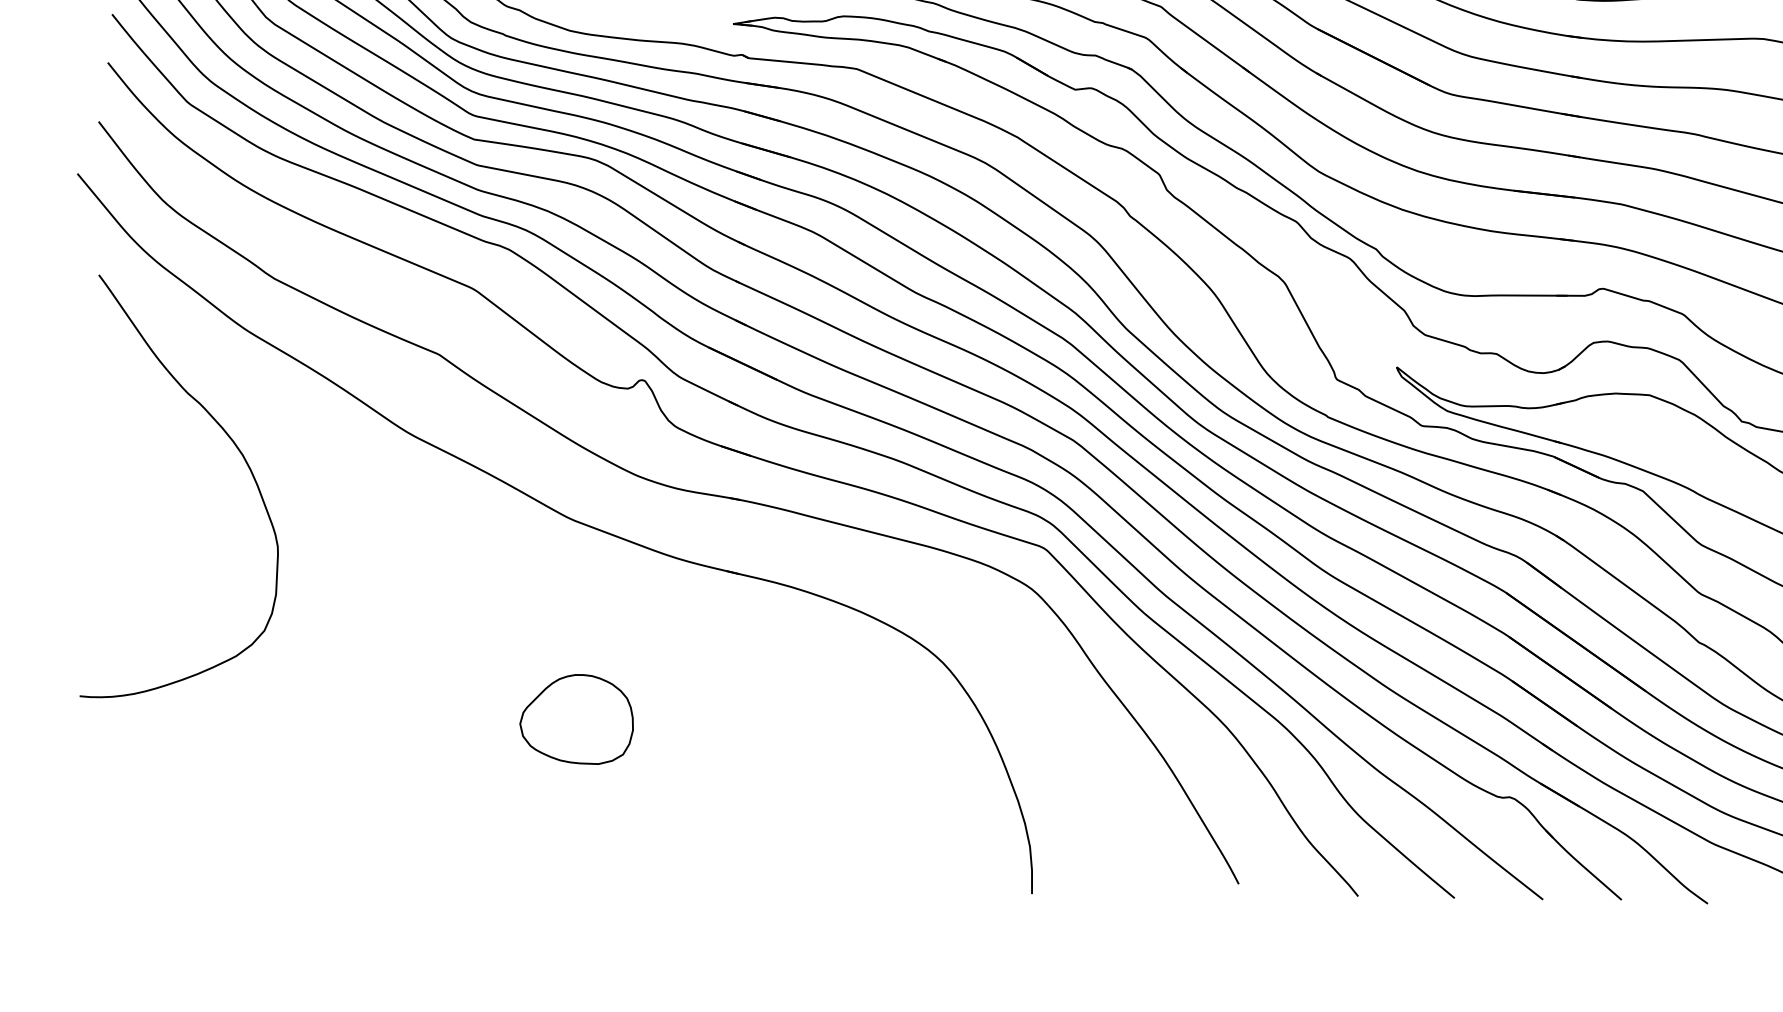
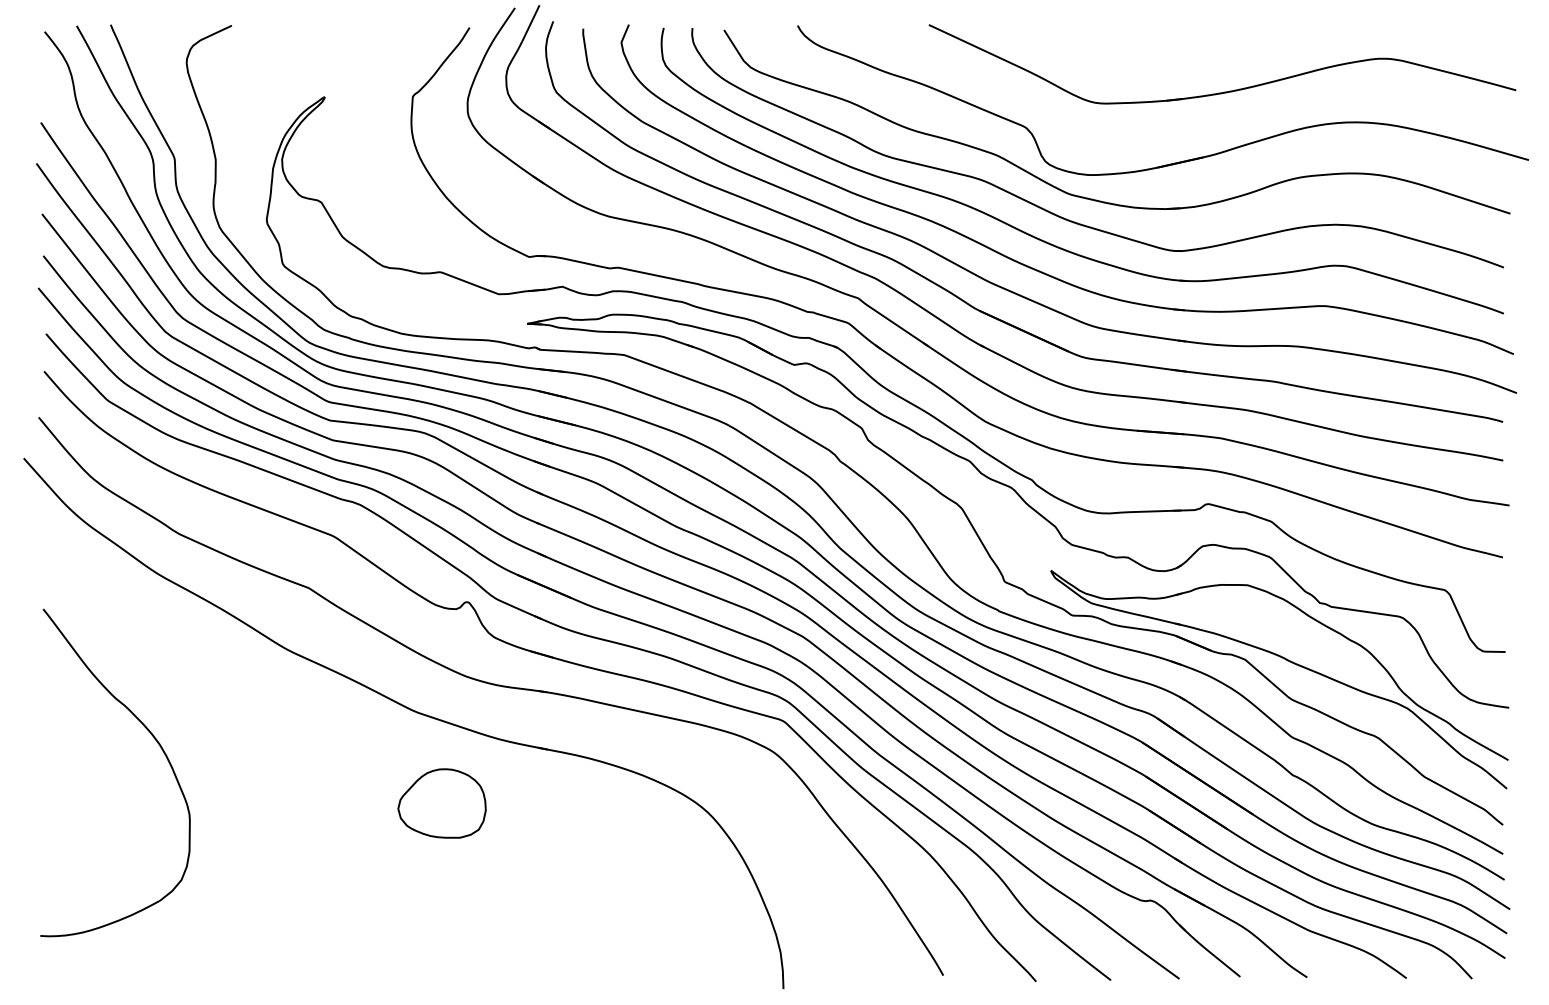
curve: (239, 453) -> (157, 743), moved
part: (576, 719) -> (441, 803), moved

